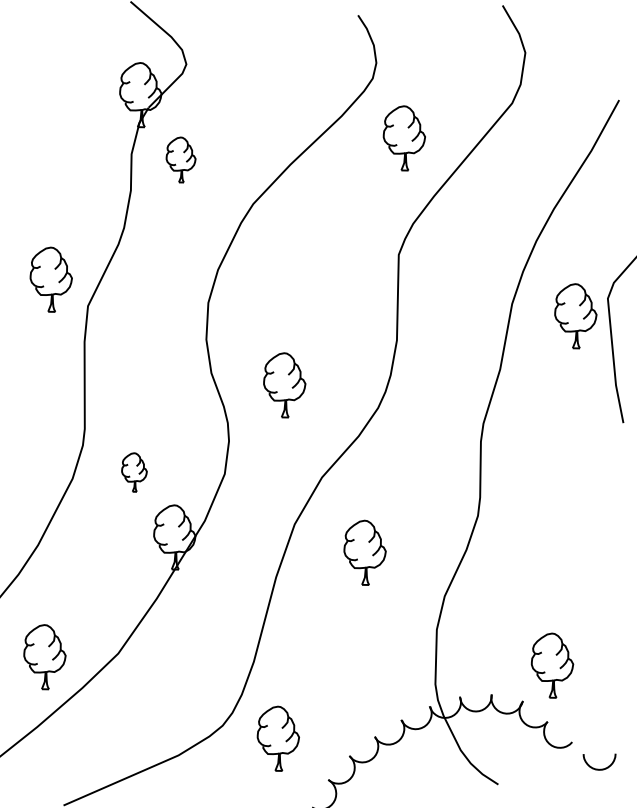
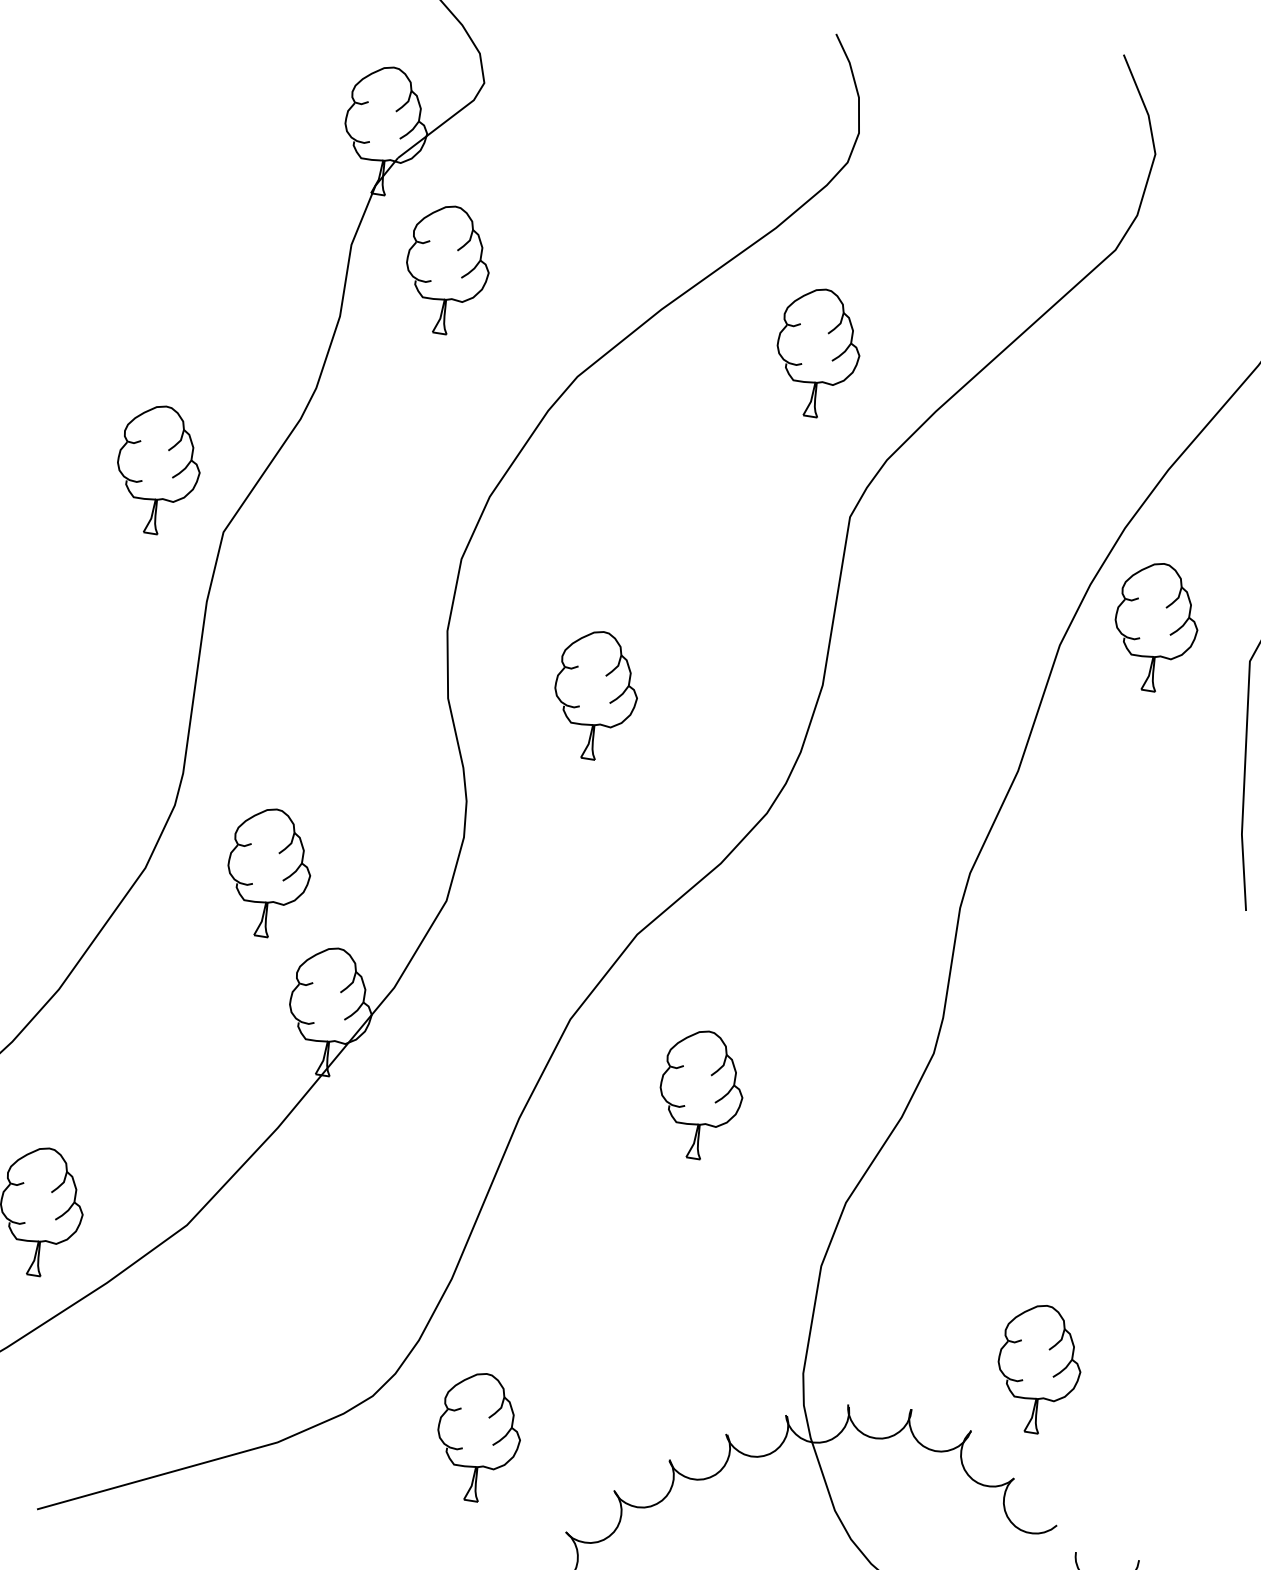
part: (403, 138) -> (816, 353), moved
part: (180, 159) -> (446, 268), size x1.43
part: (575, 316) -> (1155, 627), moved
part: (284, 385) -> (595, 695), moved
part: (134, 472) -> (269, 872), size x1.67

